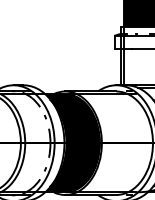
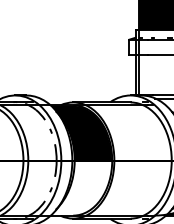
fill: (72, 167) -> (81, 187), removed

